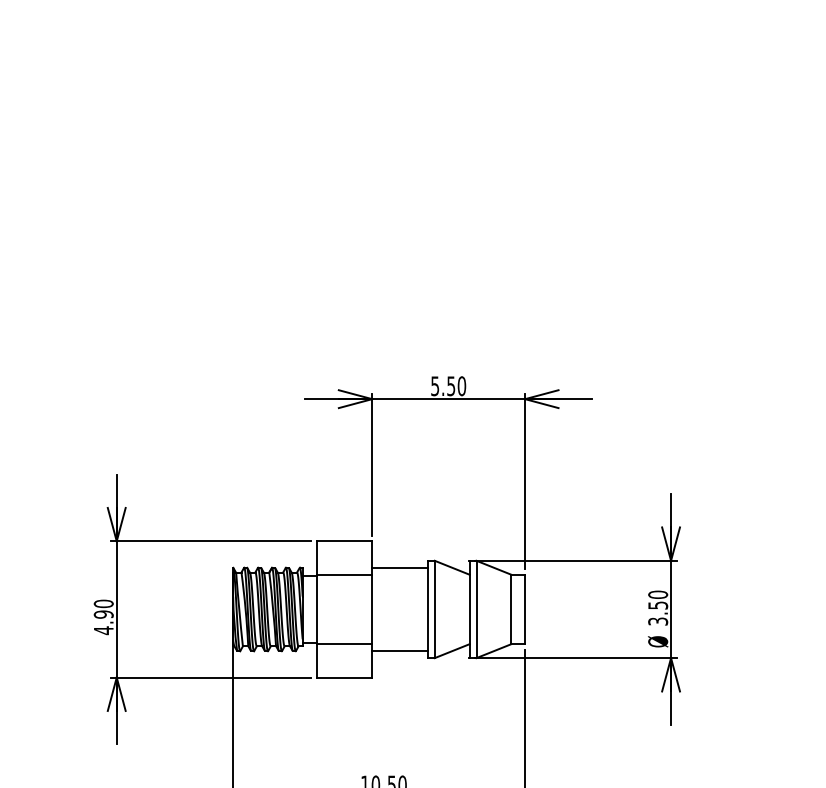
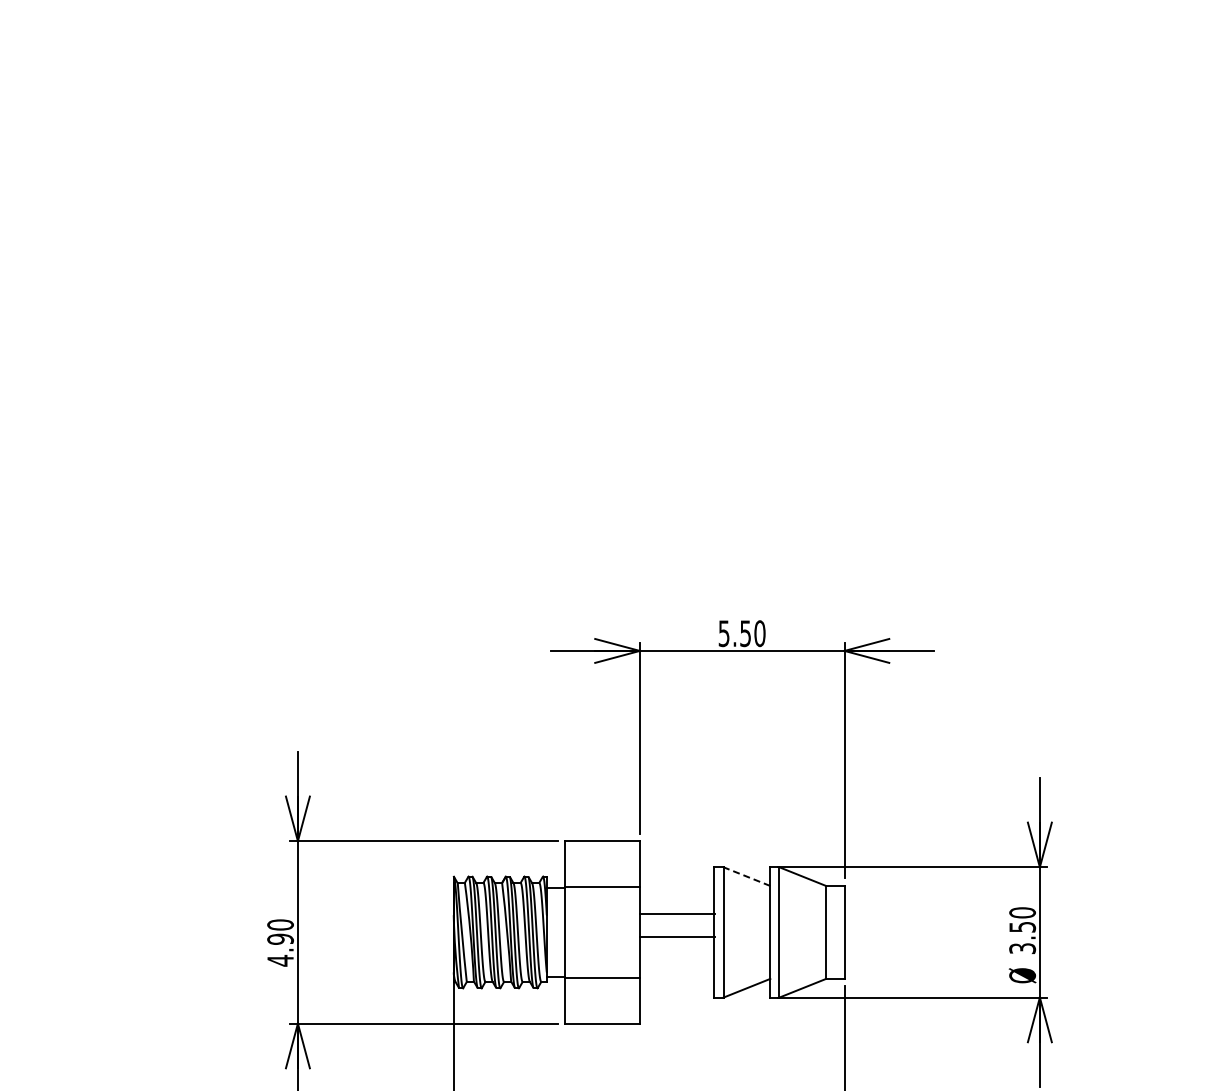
line: (399, 567) -> (676, 913), moved
line: (451, 567) -> (746, 876), solid -> dashed
line: (399, 651) -> (676, 937), moved

